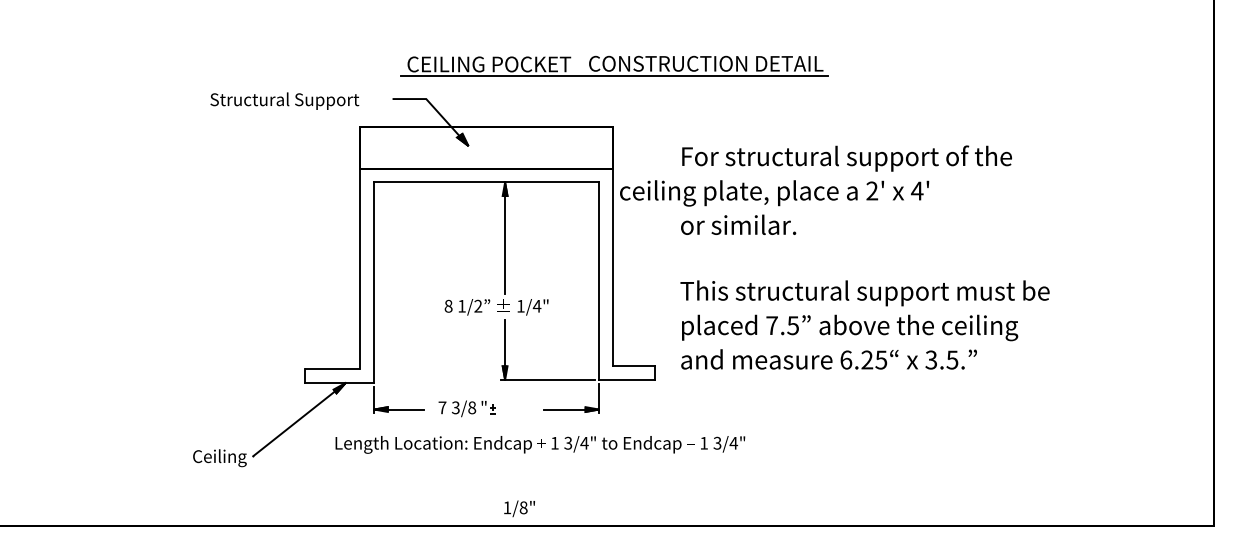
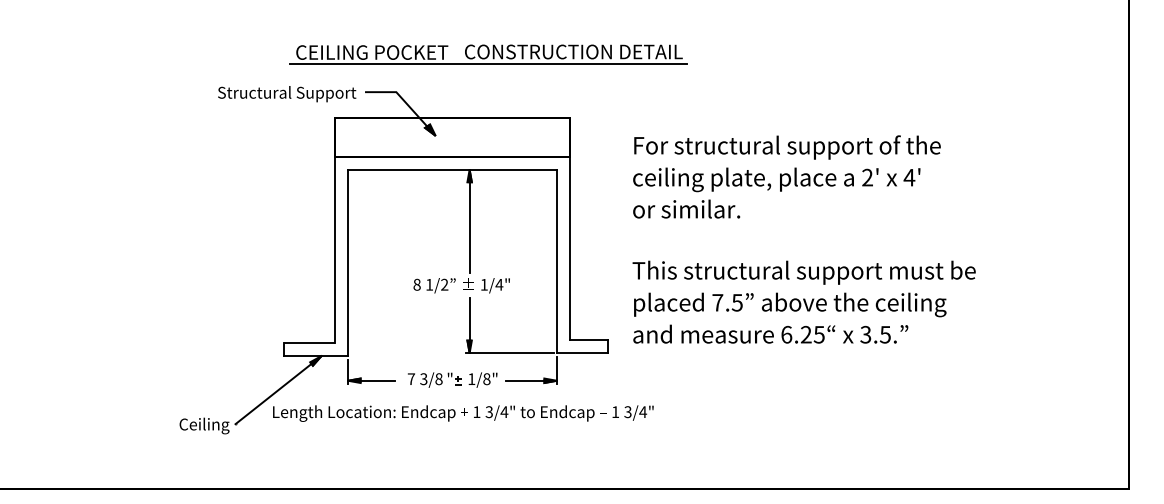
part: (614, 65) -> (488, 53), moved
text: (284, 100) -> (286, 93), moved
text: (774, 193) -> (776, 179), moved
text: (540, 444) -> (463, 413), moved
text: (519, 508) -> (483, 379), moved

